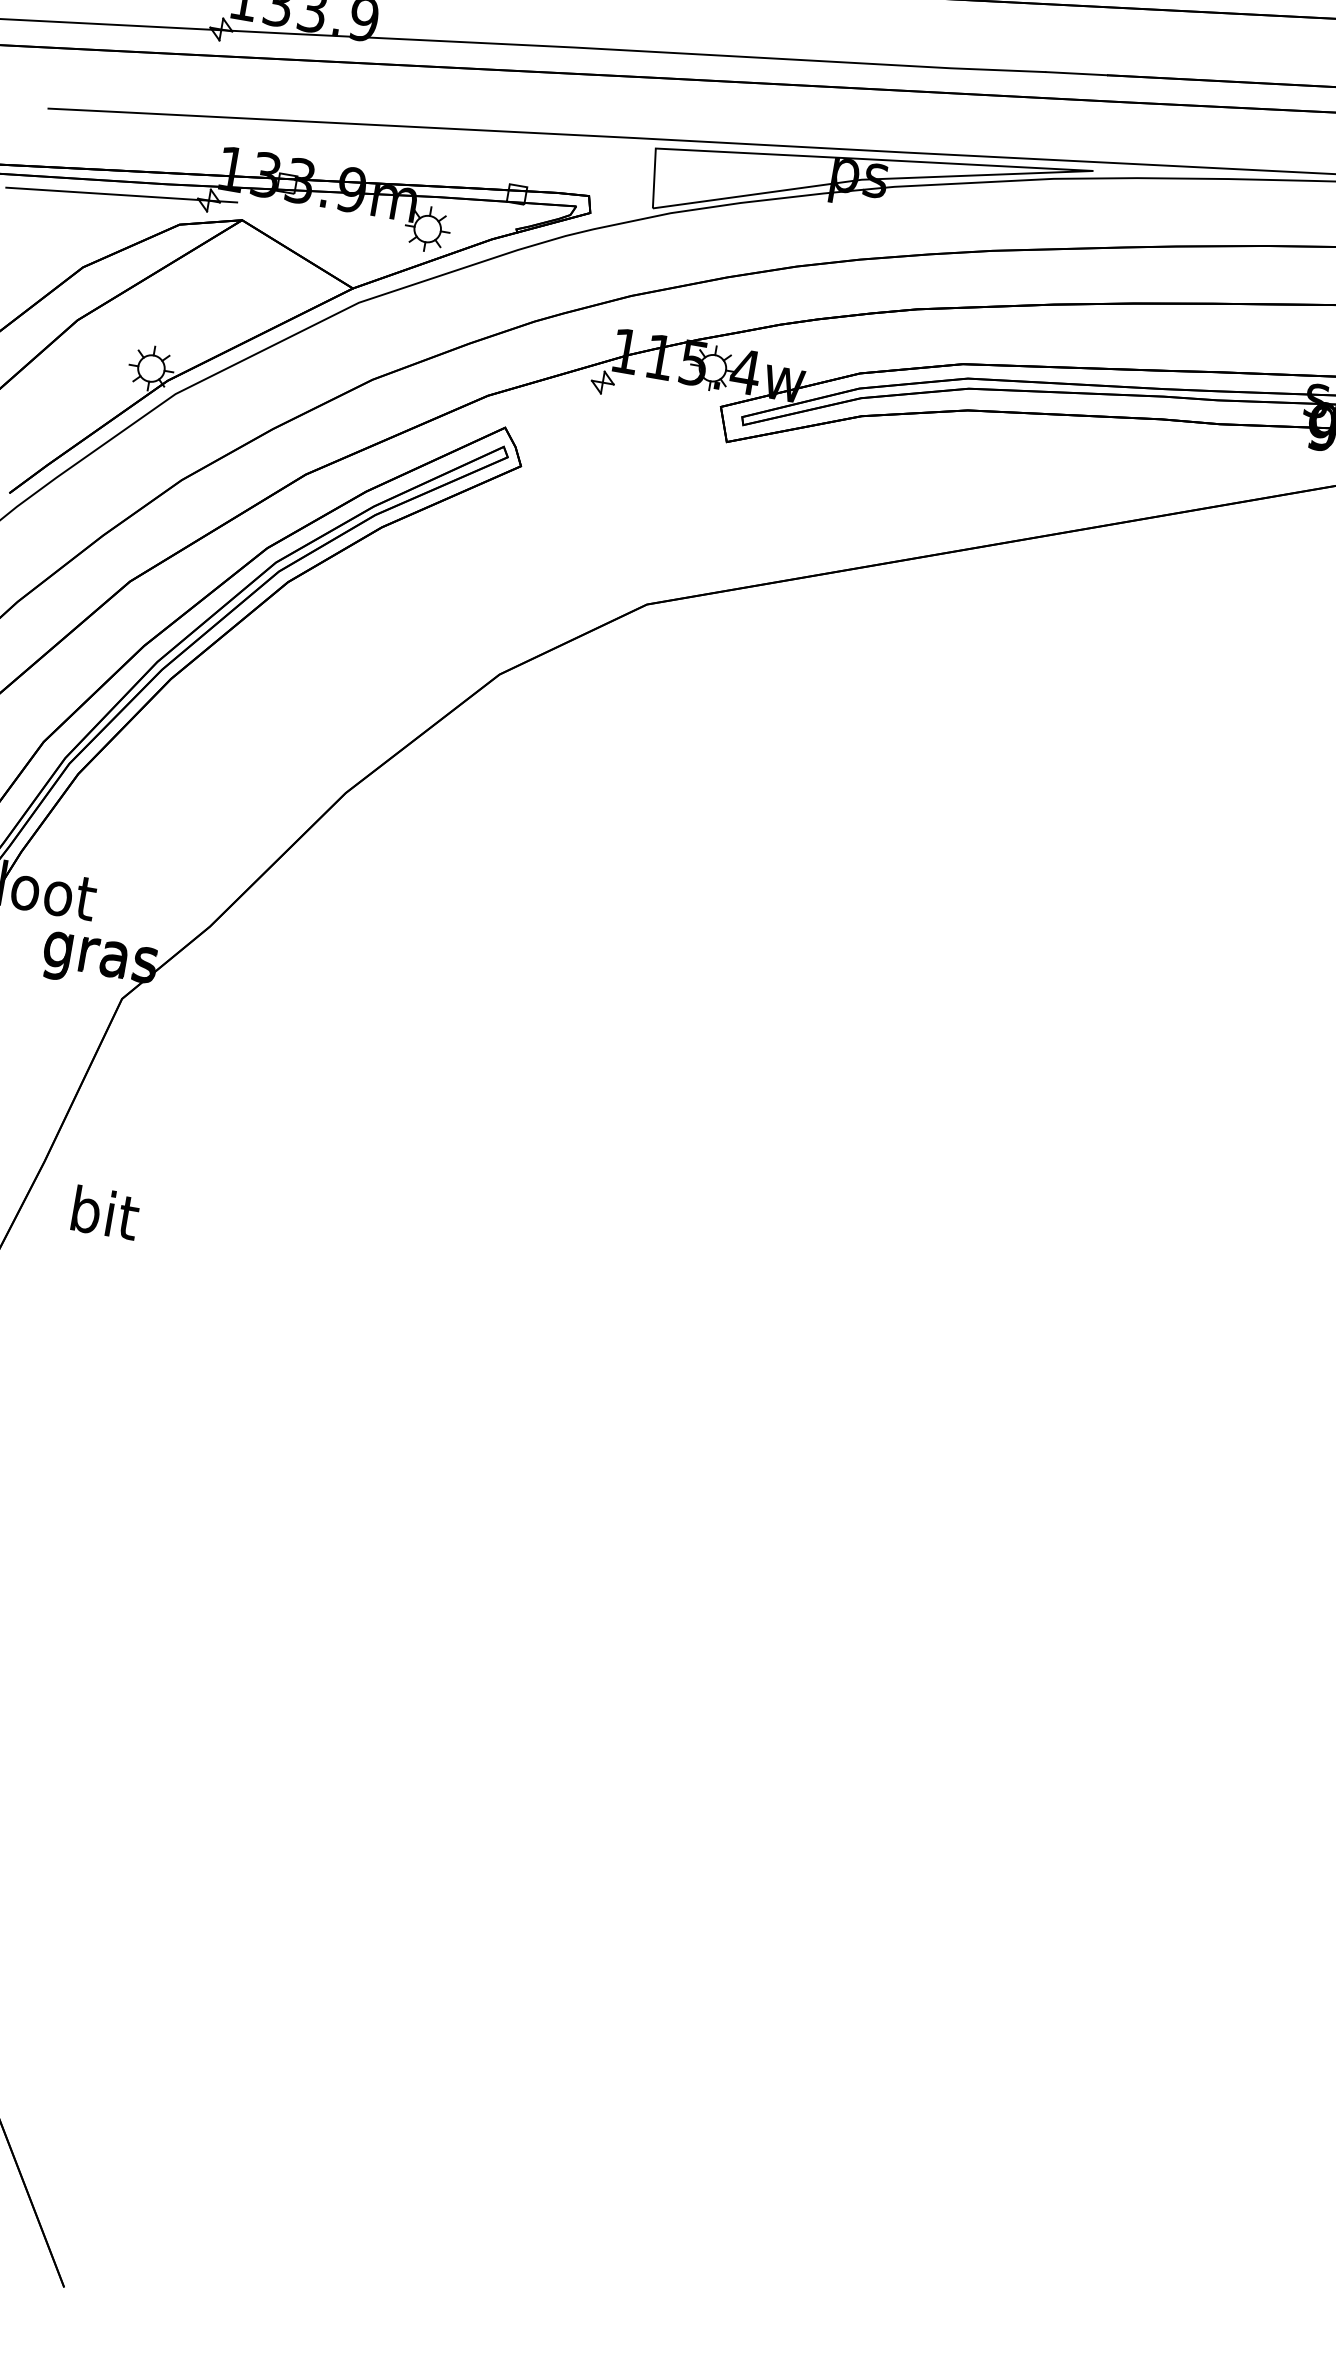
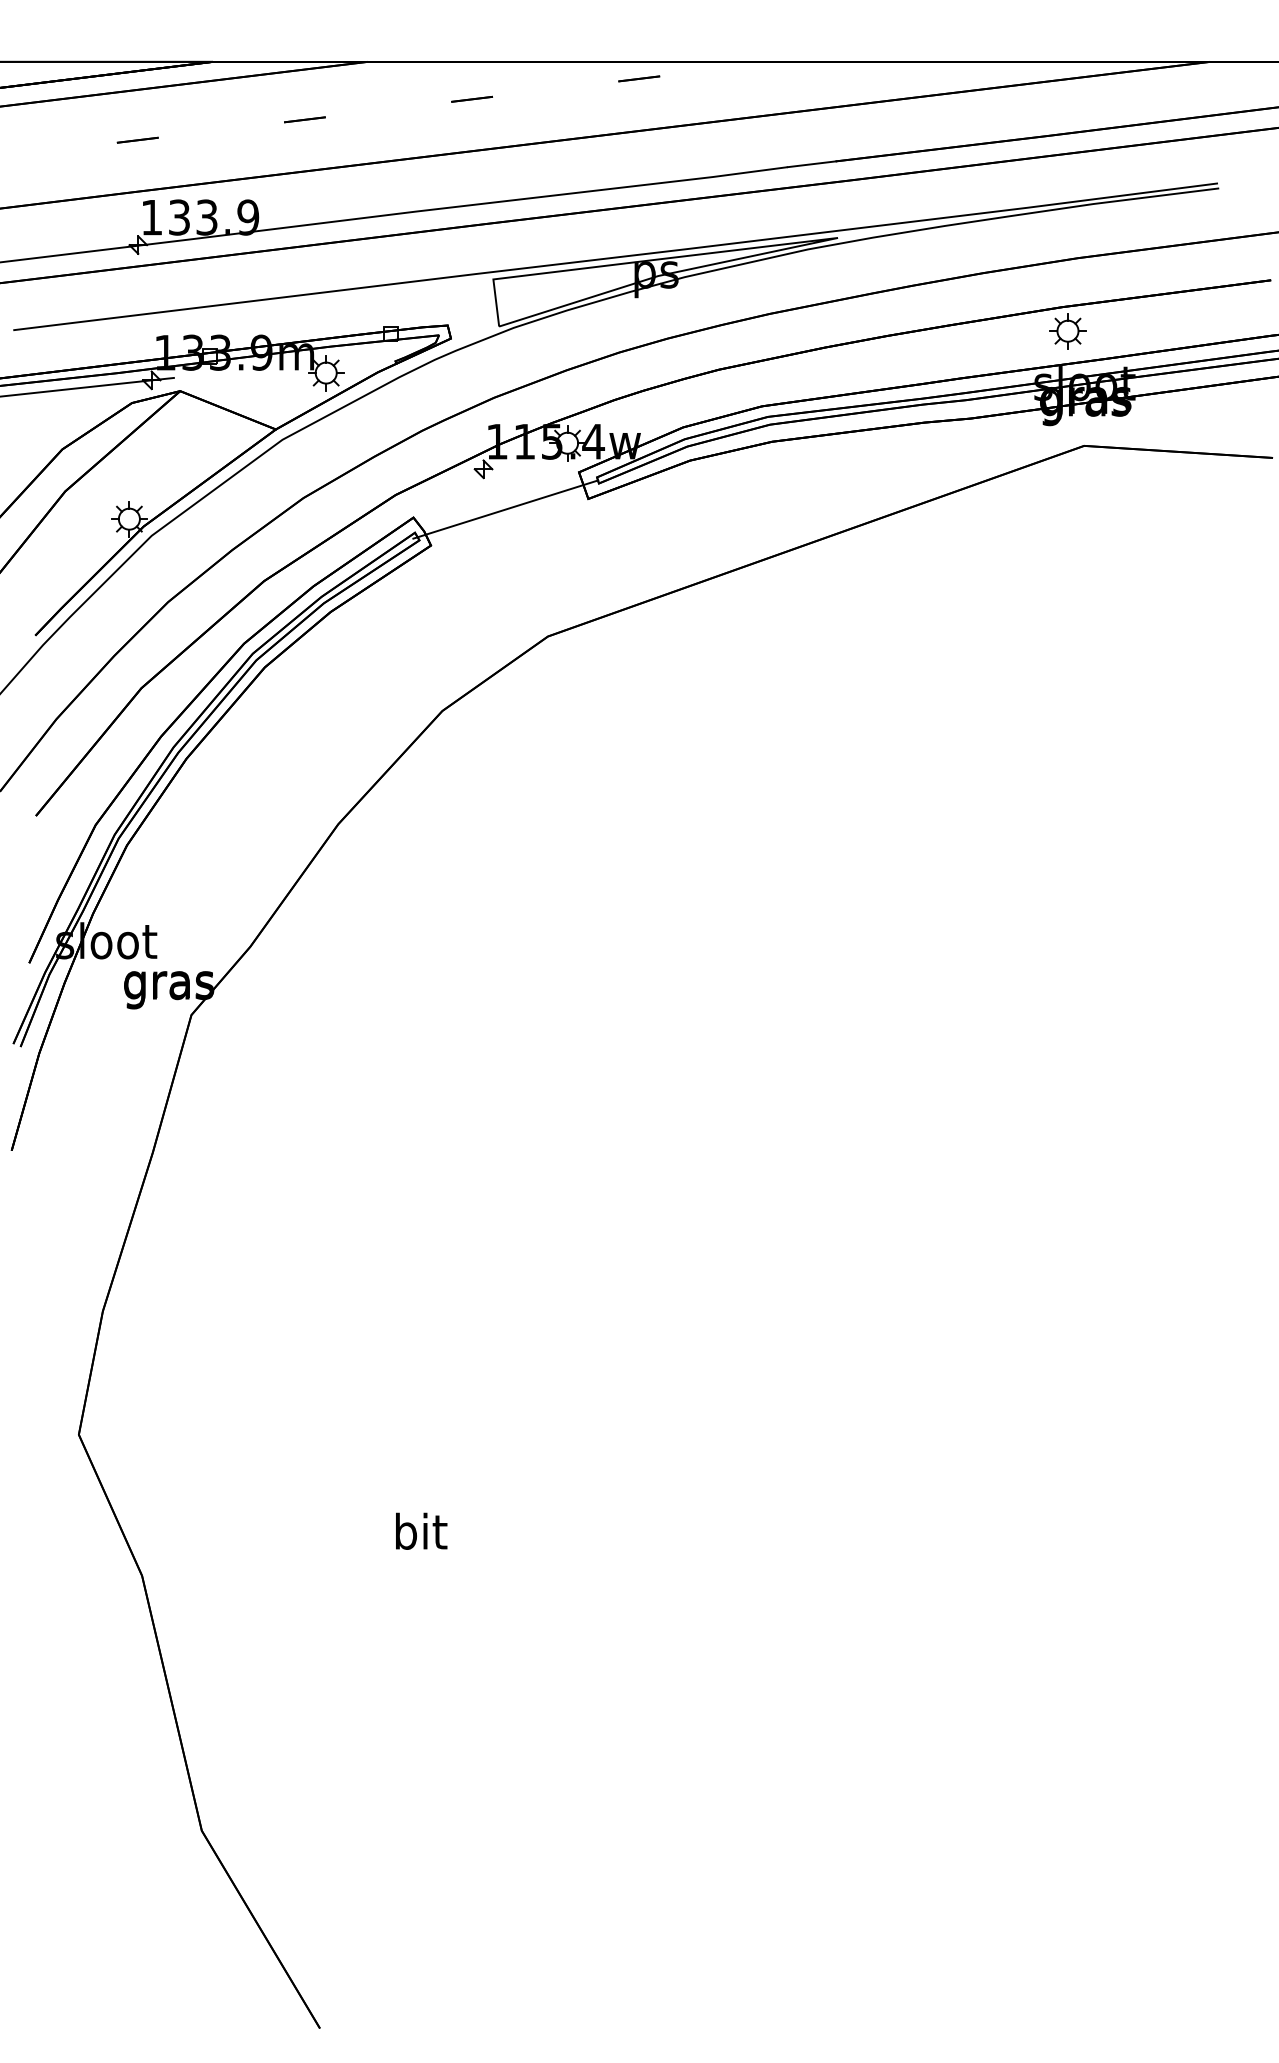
line: (621, 437) -> (505, 509), added
text: (105, 1211) -> (421, 1530), moved

